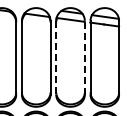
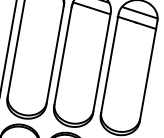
line: (84, 57) -> (101, 62), dashed -> solid
line: (56, 58) -> (63, 57), dashed -> solid

